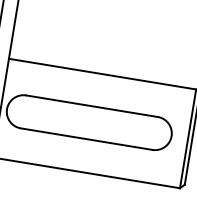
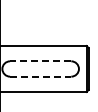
line: (91, 106) -> (40, 61), solid -> dashed
line: (86, 138) -> (40, 76), solid -> dashed

